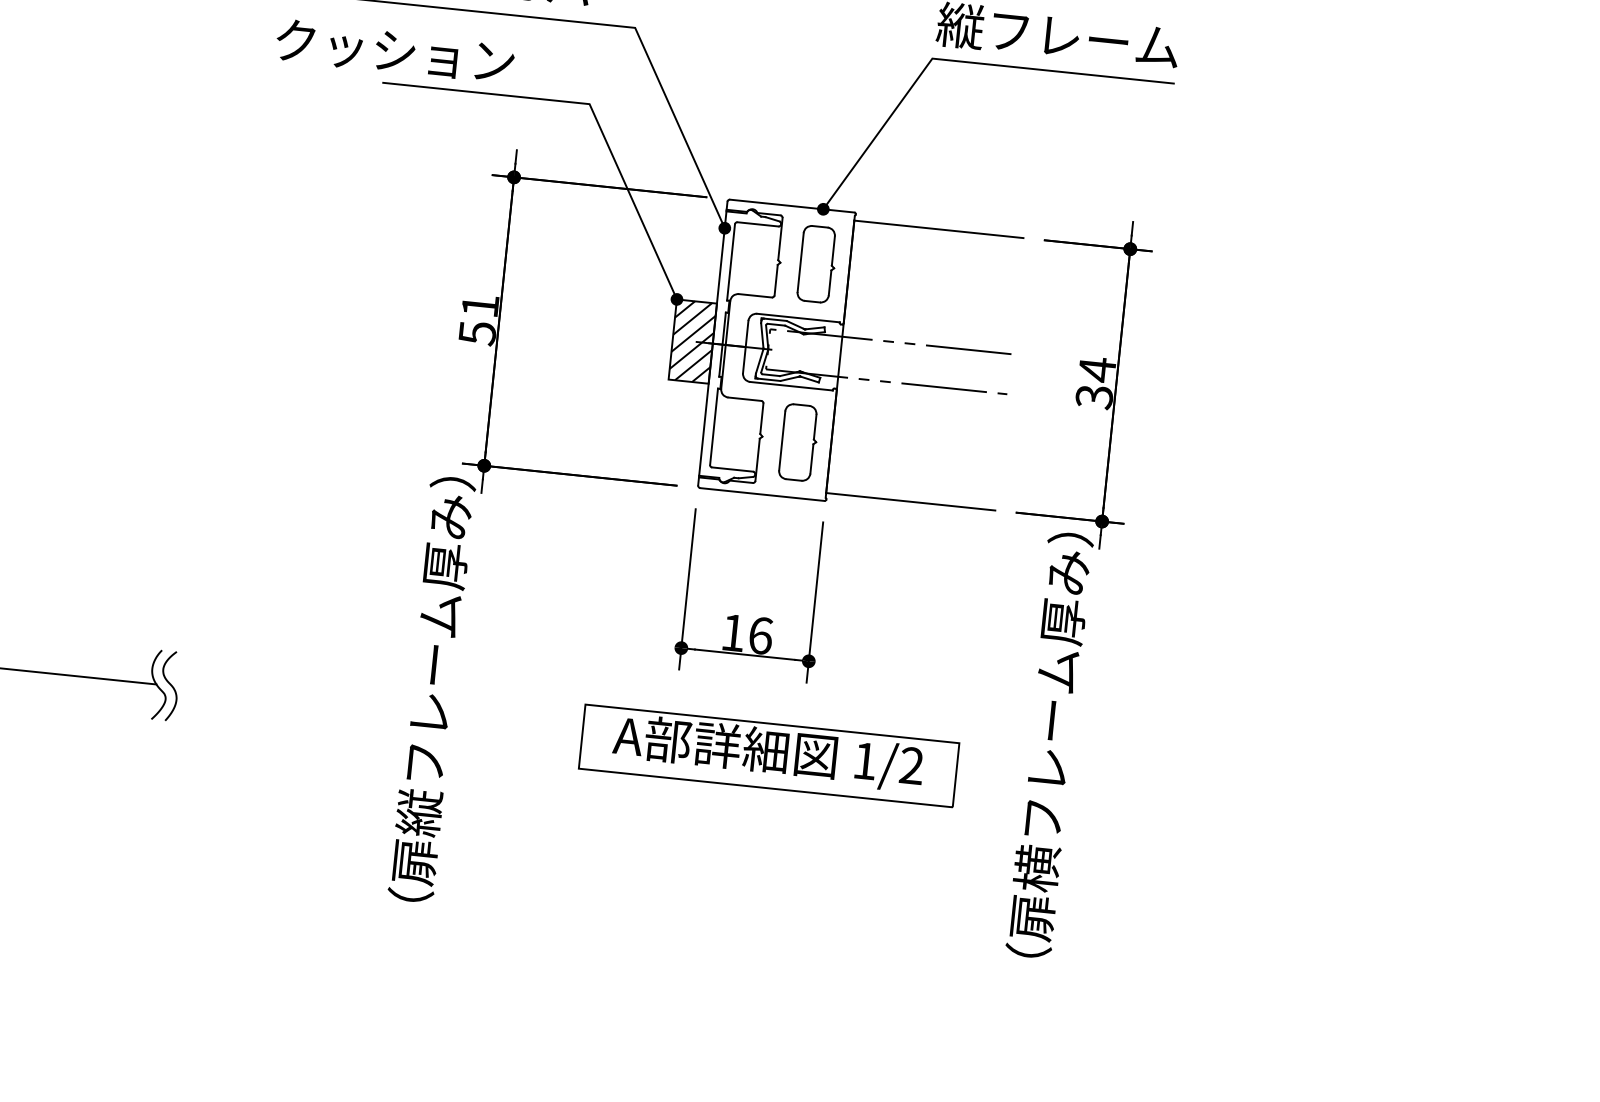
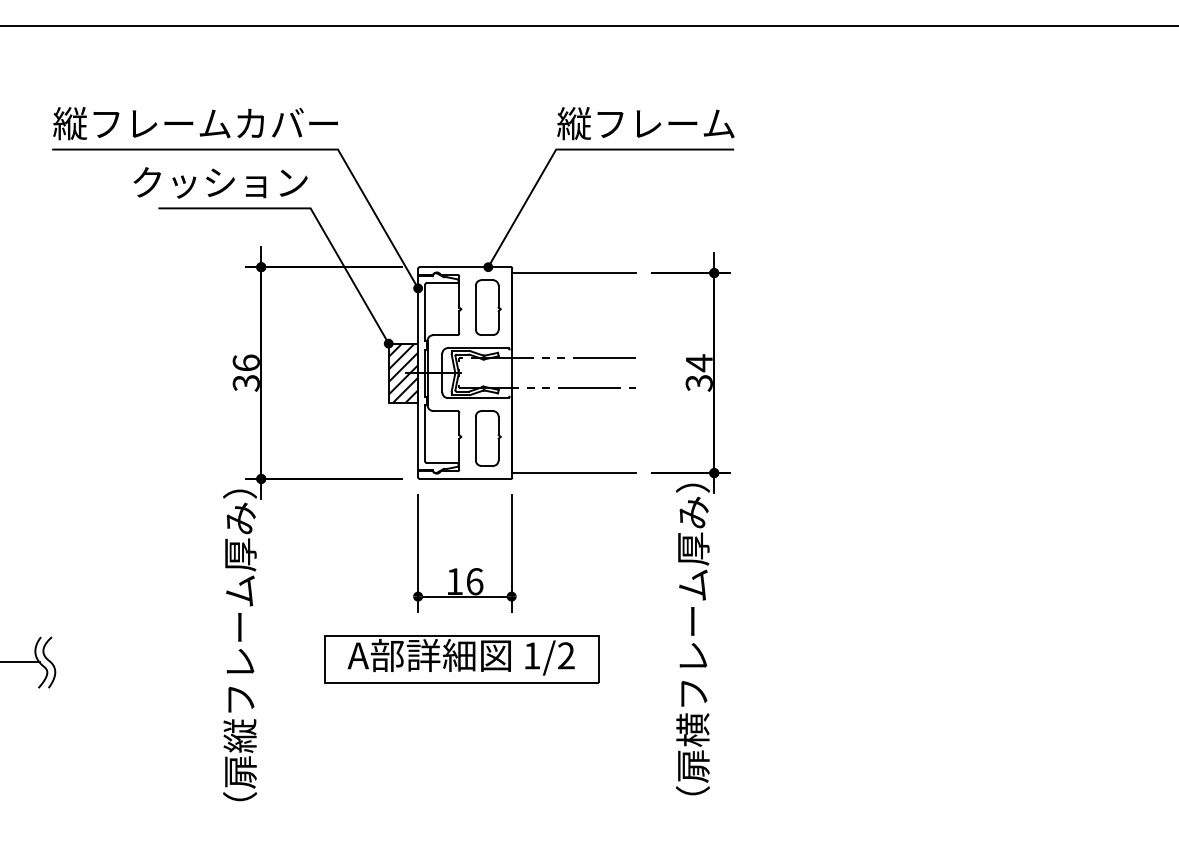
text: (395, 51) -> (220, 182), moved
text: (477, 318) -> (245, 372), 51 -> 36
part: (768, 756) -> (461, 659), moved

